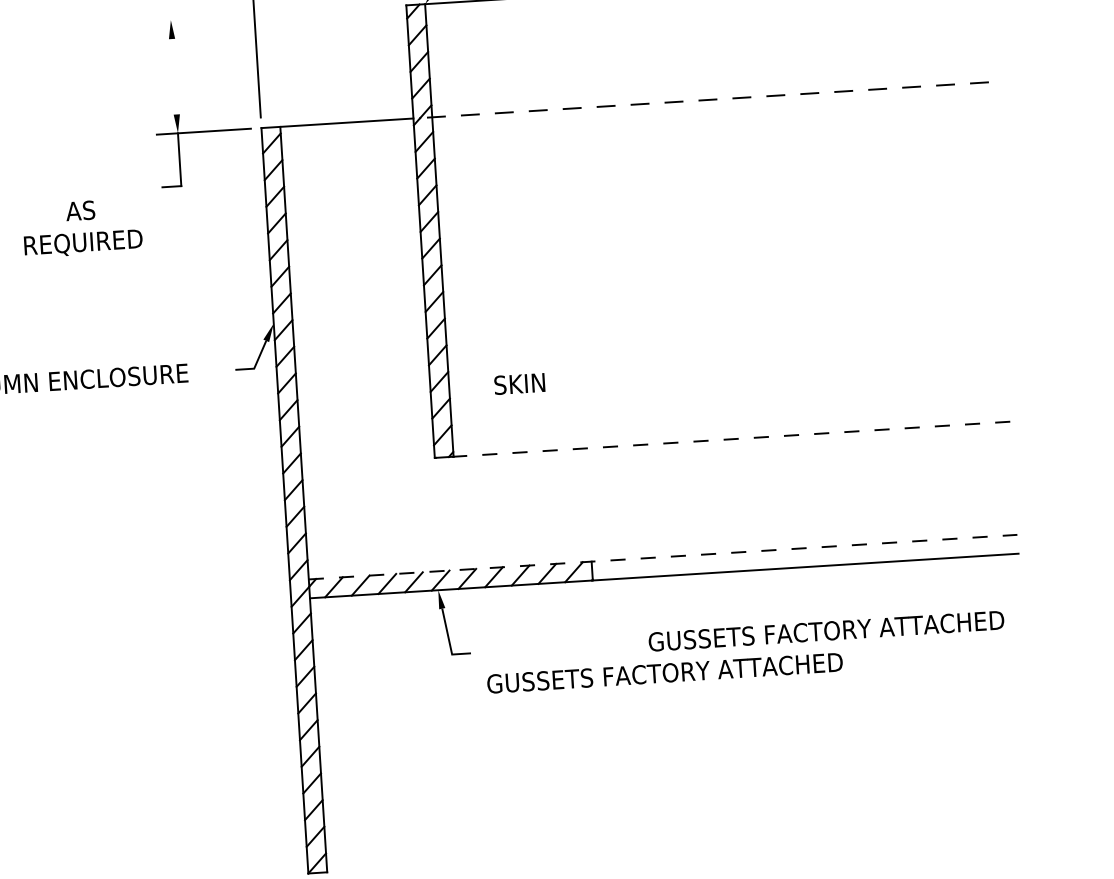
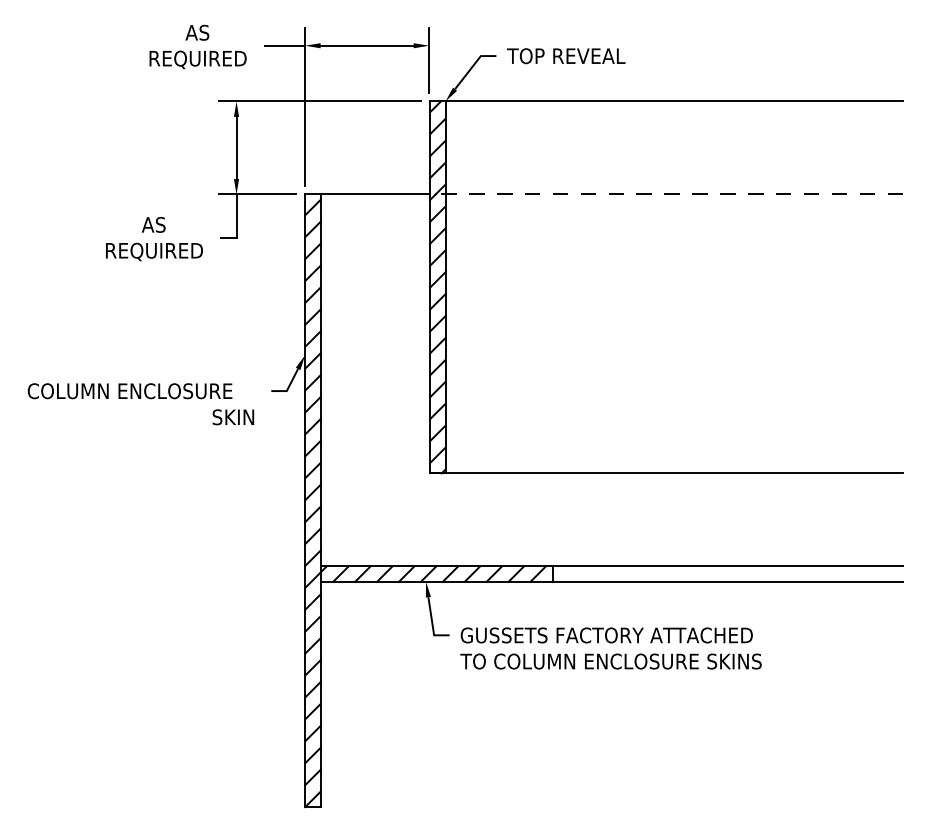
line: (273, 13) -> (320, 101), added
line: (174, 76) -> (236, 147), added
text: (82, 228) -> (154, 239), moved
text: (519, 384) -> (233, 417), moved
line: (722, 439) -> (666, 473), dashed -> solid
line: (663, 557) -> (612, 566), dashed -> solid
text: (826, 631) -> (606, 635), moved
text: (668, 672) -> (610, 661), GUSSETS FACTORY ATTACHED -> TO COLUMN ENCLOSURE SKINS

